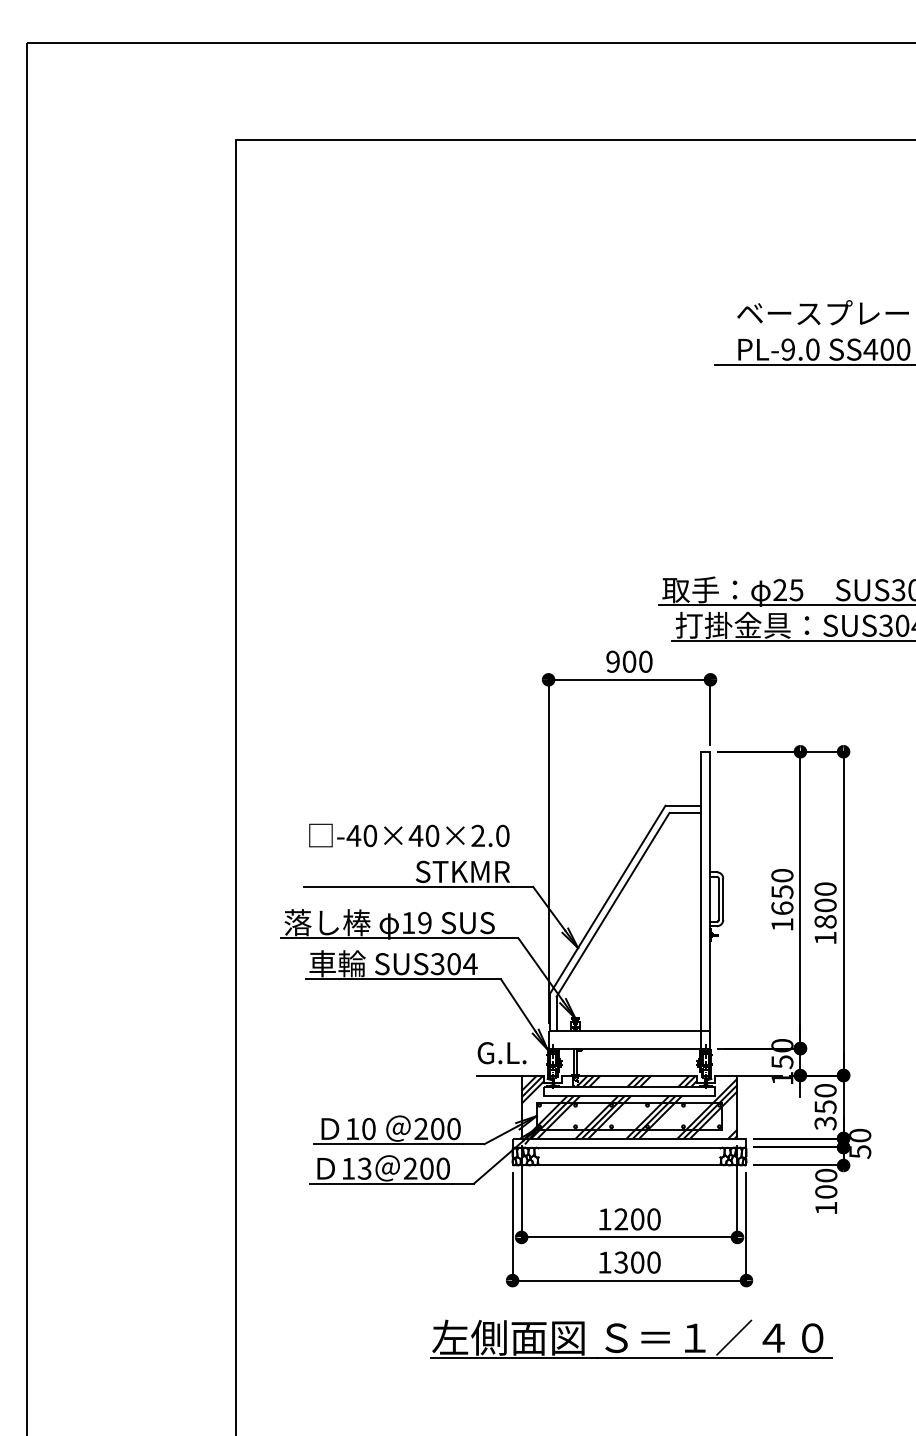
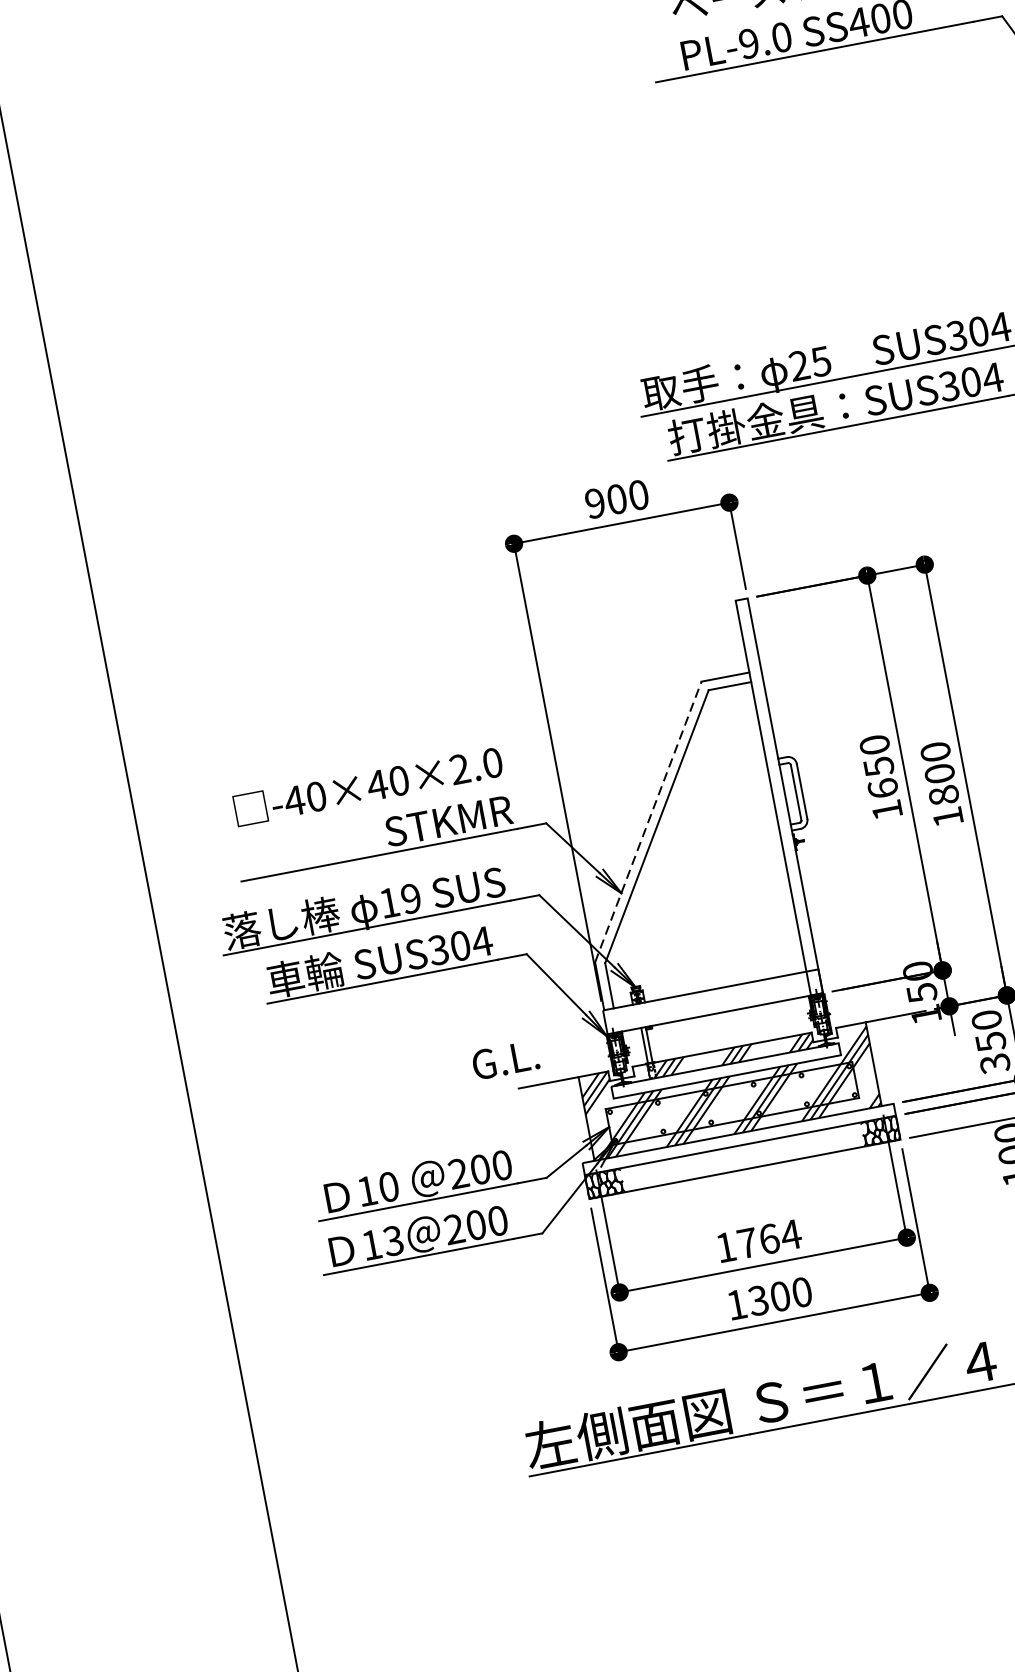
line: (607, 900) -> (648, 822), solid -> dashed
text: (501, 1053) -> (504, 1060), moved
text: (637, 1219) -> (769, 1239), 1200 -> 1764

